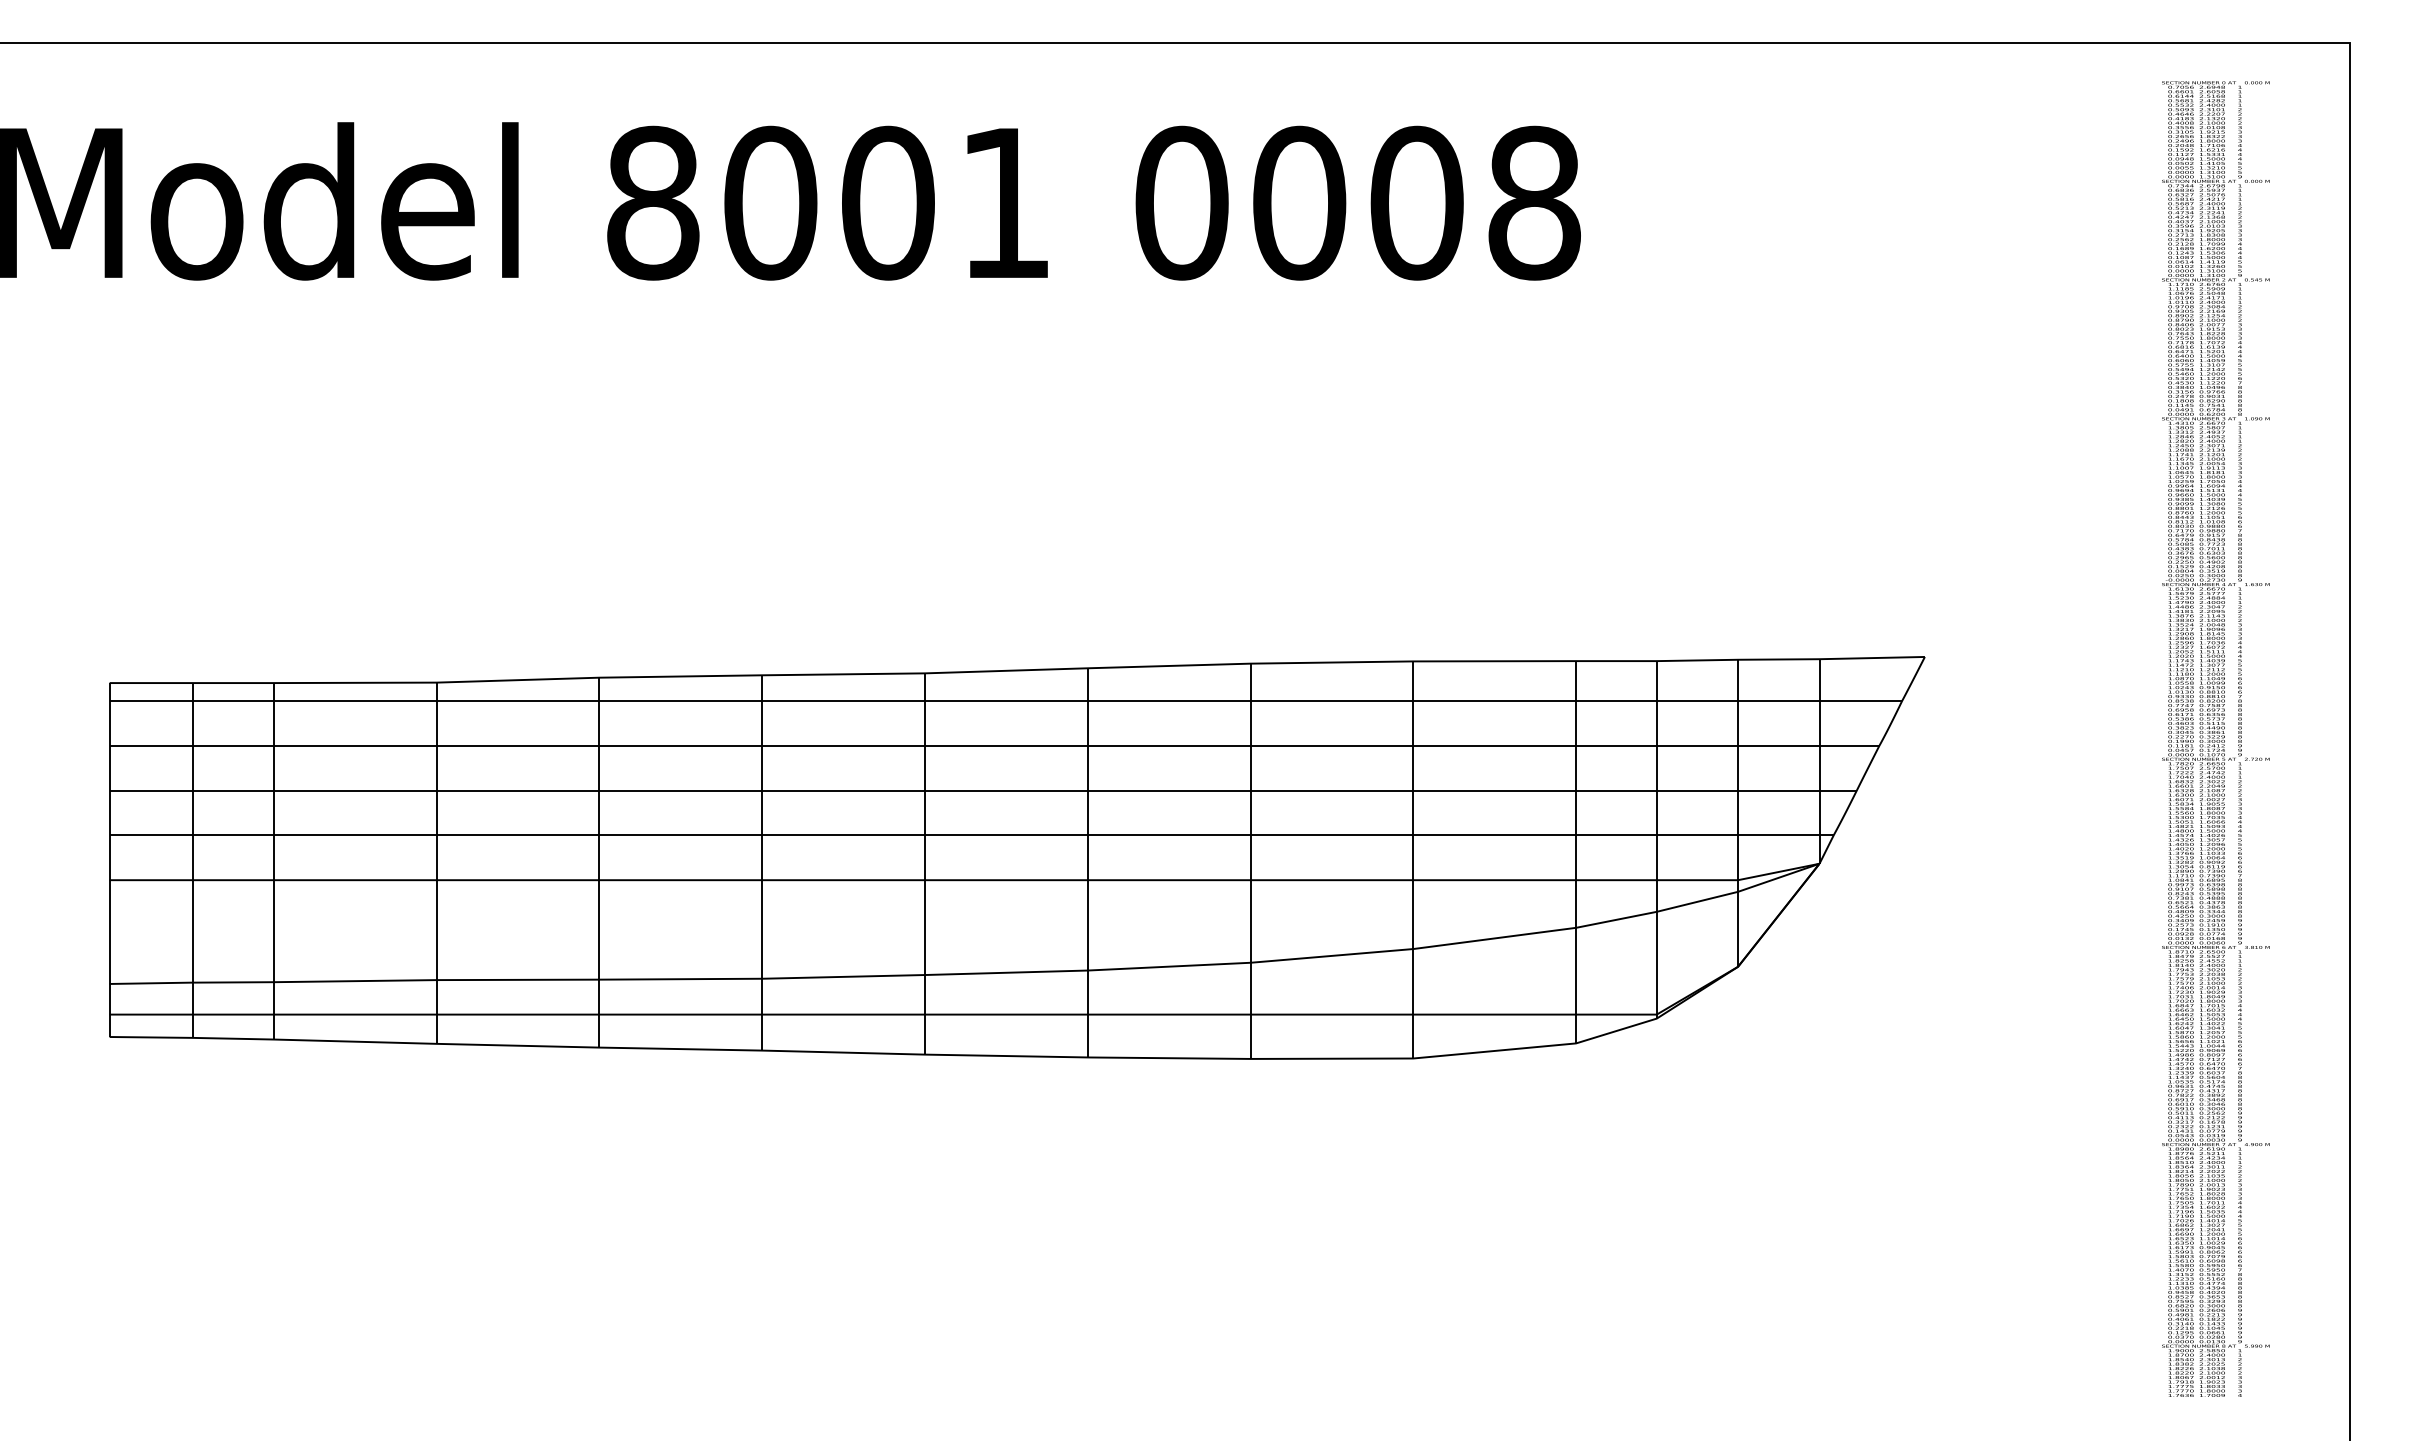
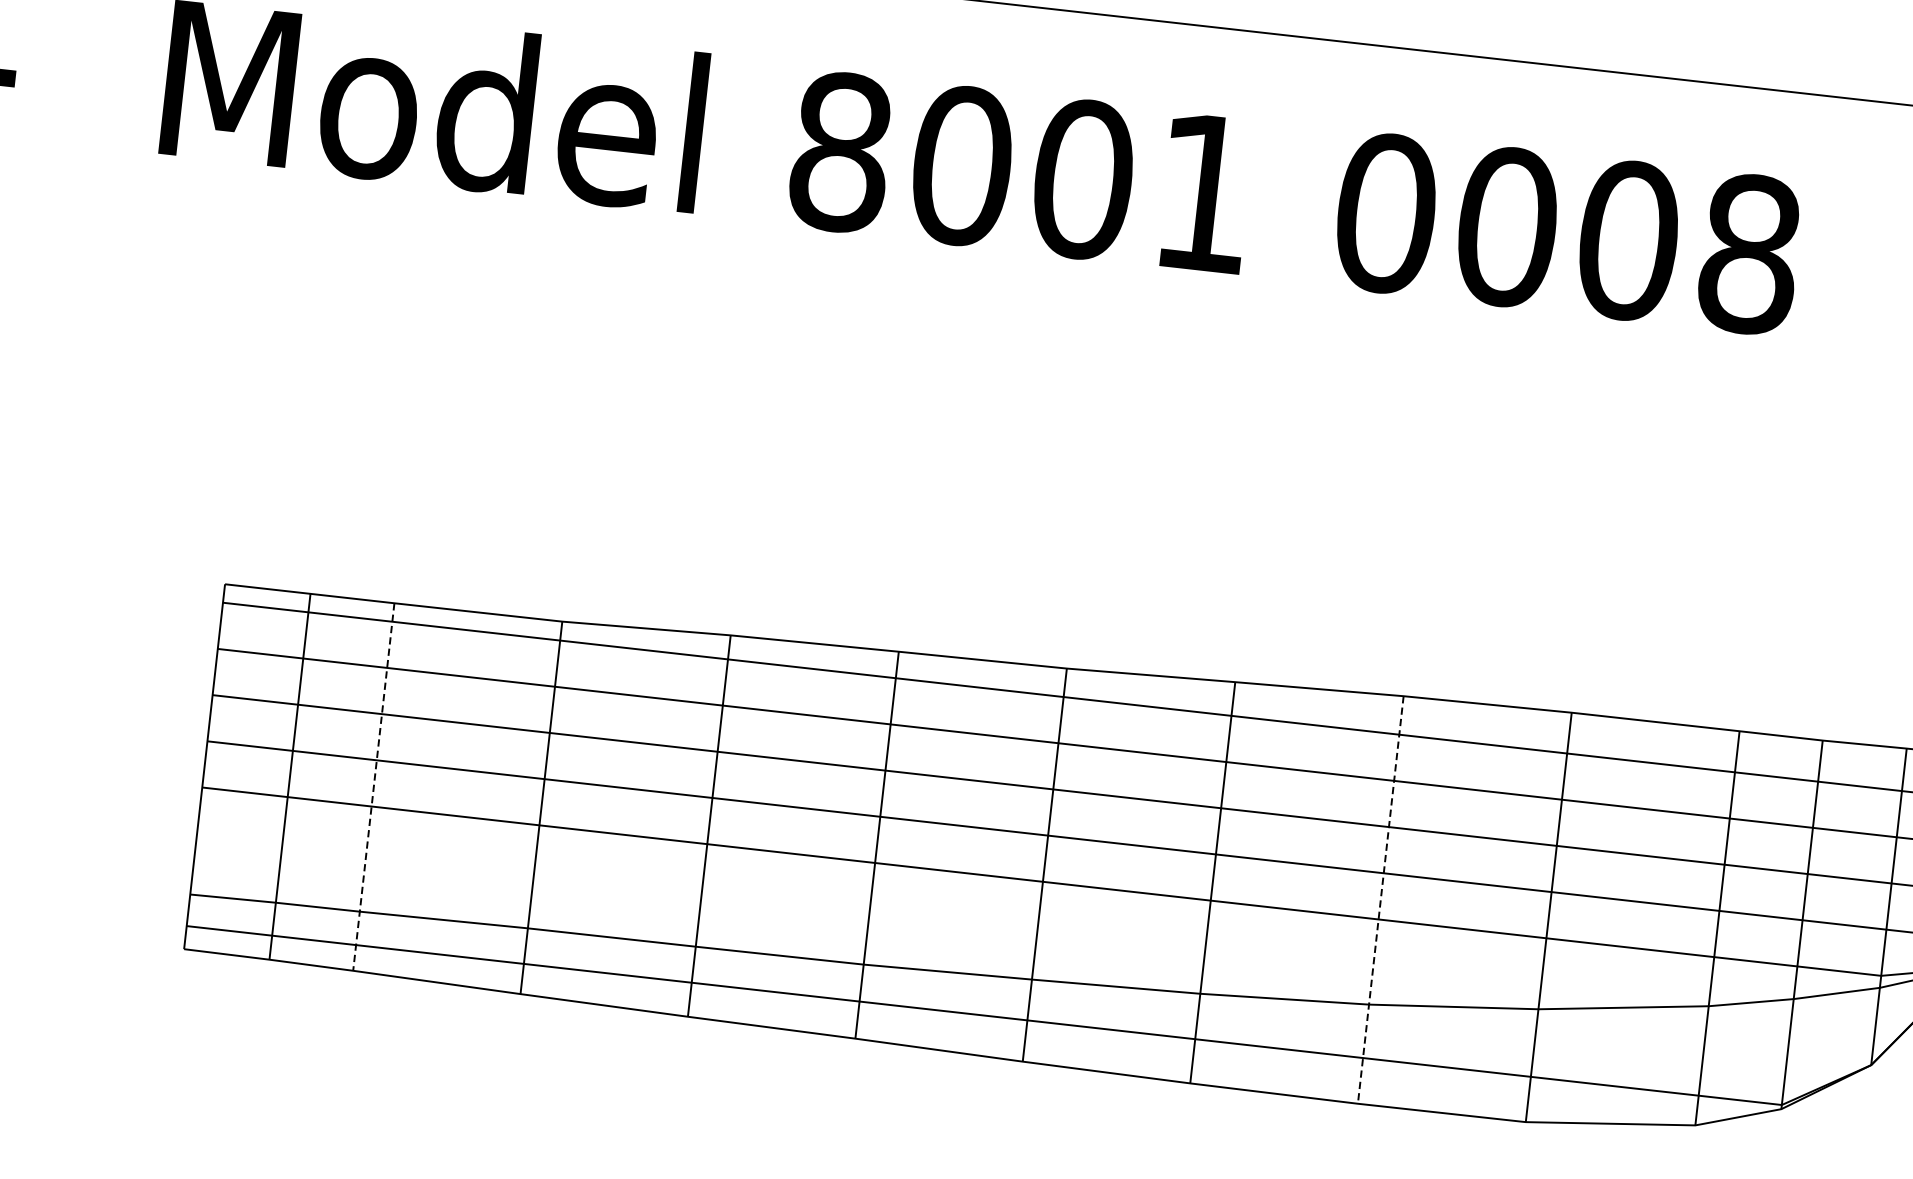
line: (273, 861) -> (373, 787), solid -> dashed
line: (1250, 861) -> (1380, 900), solid -> dashed

